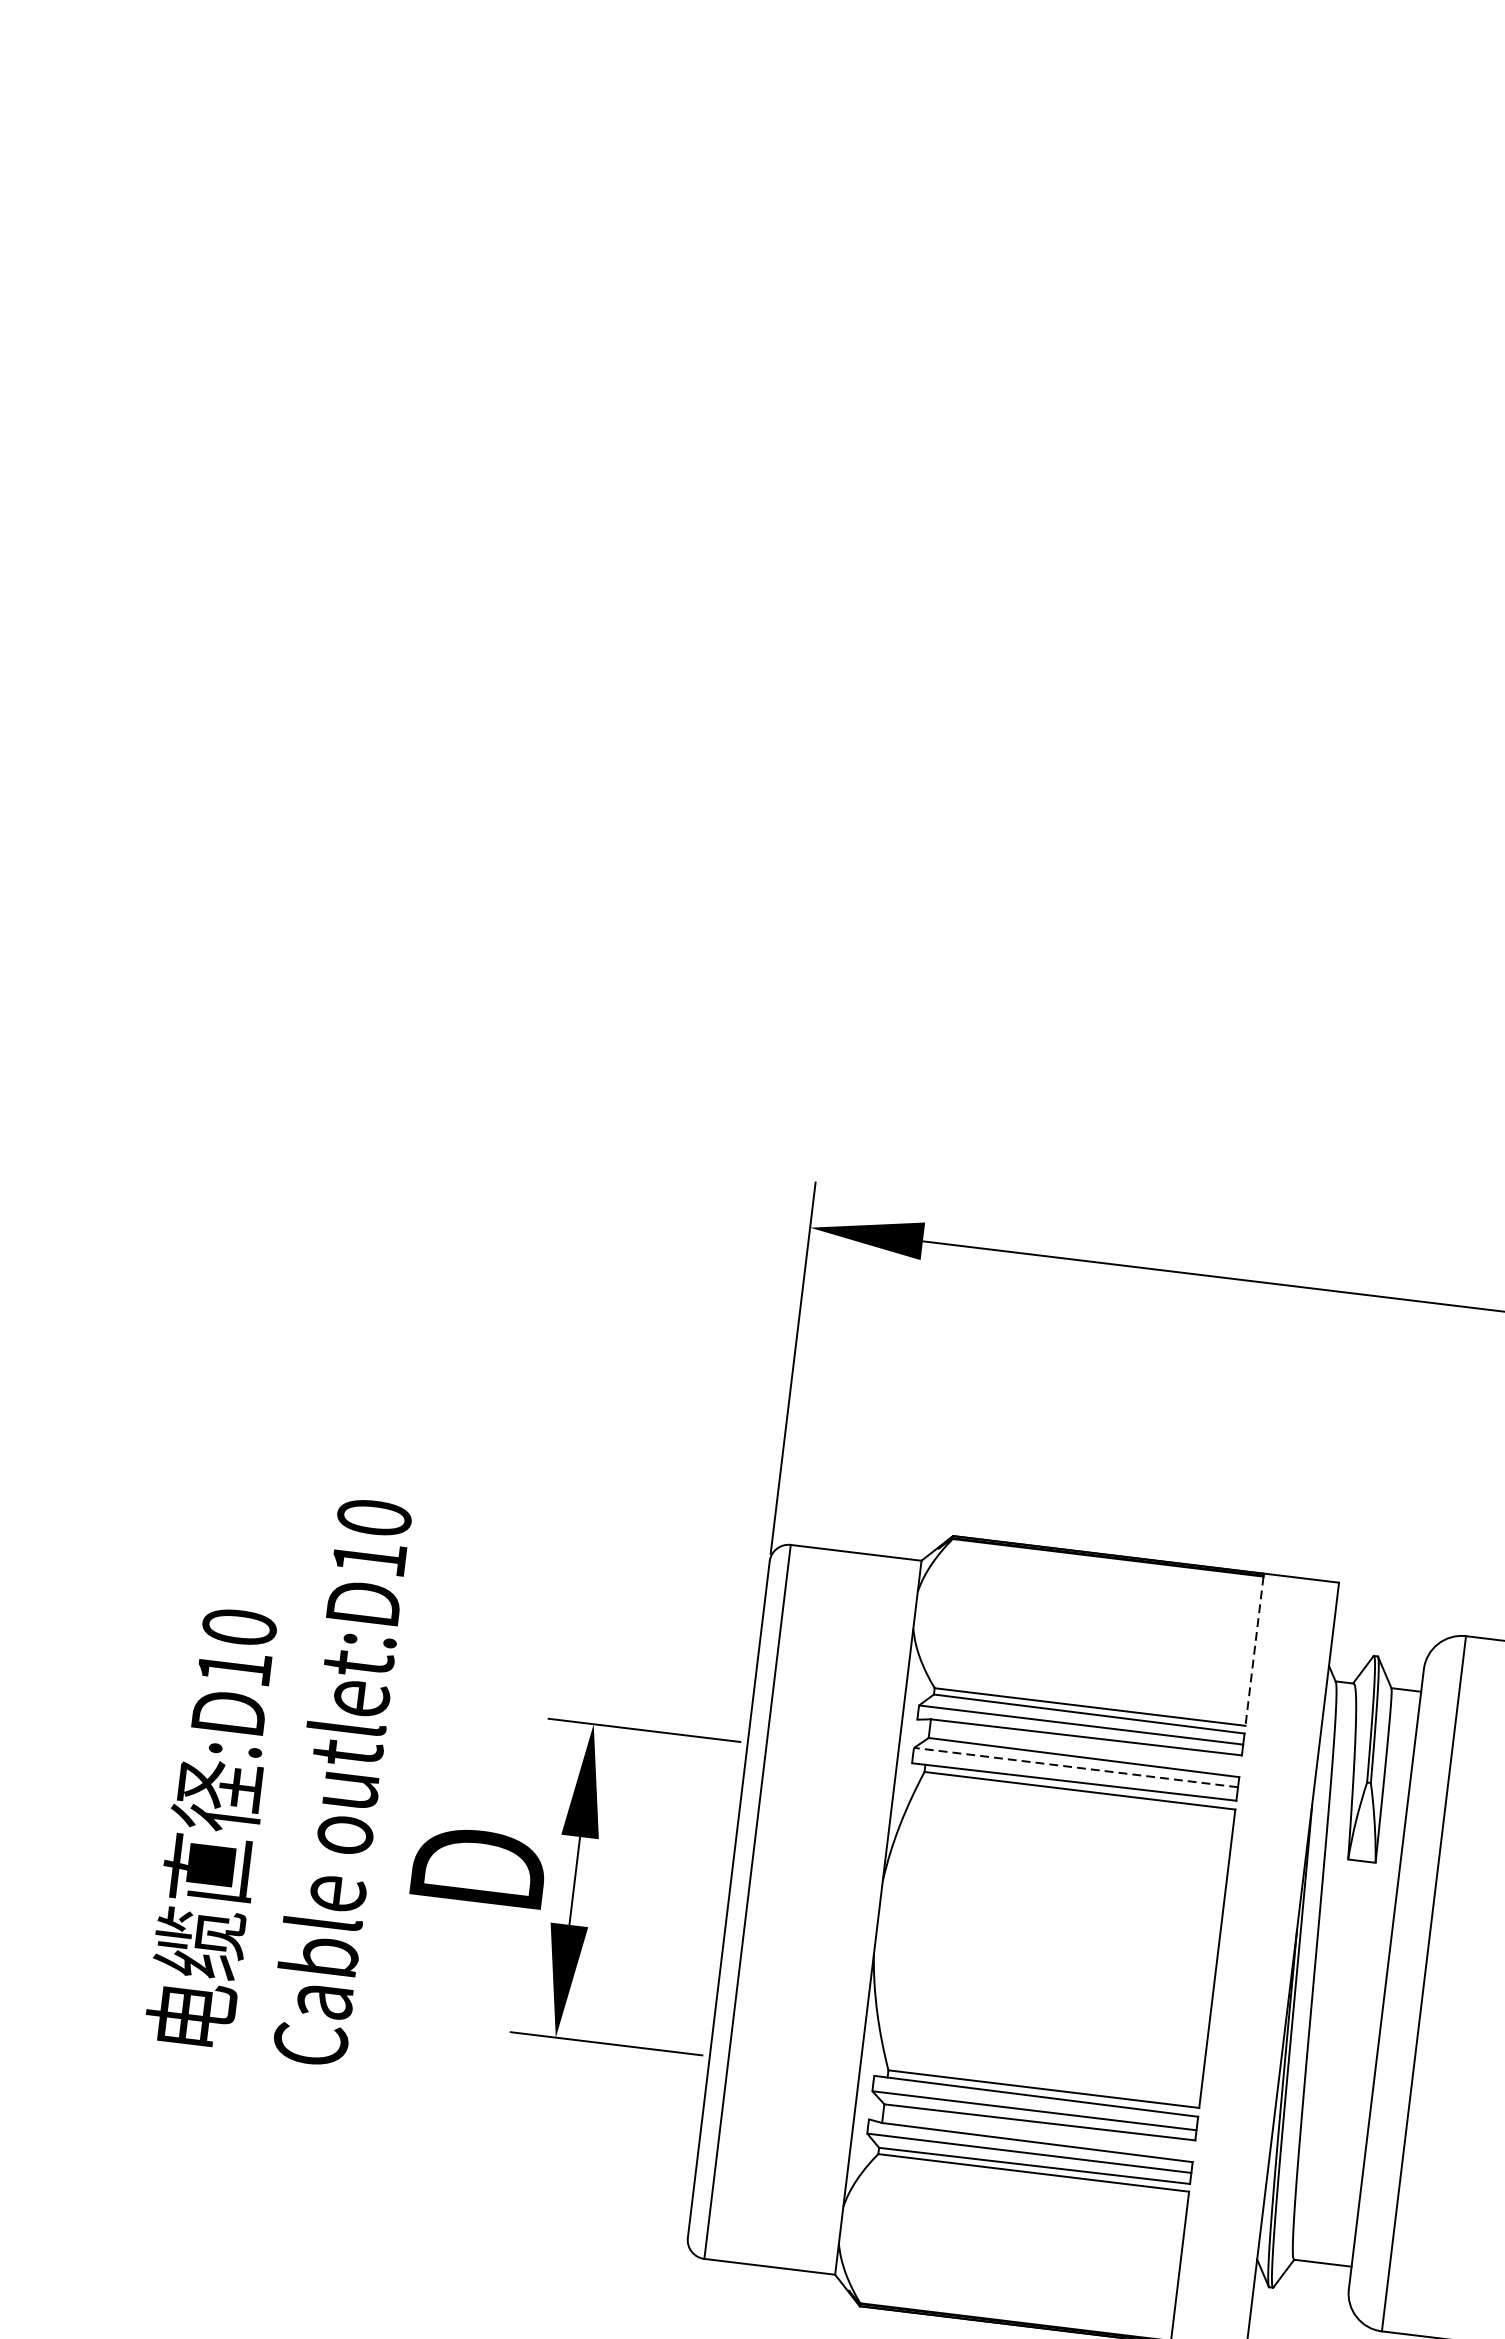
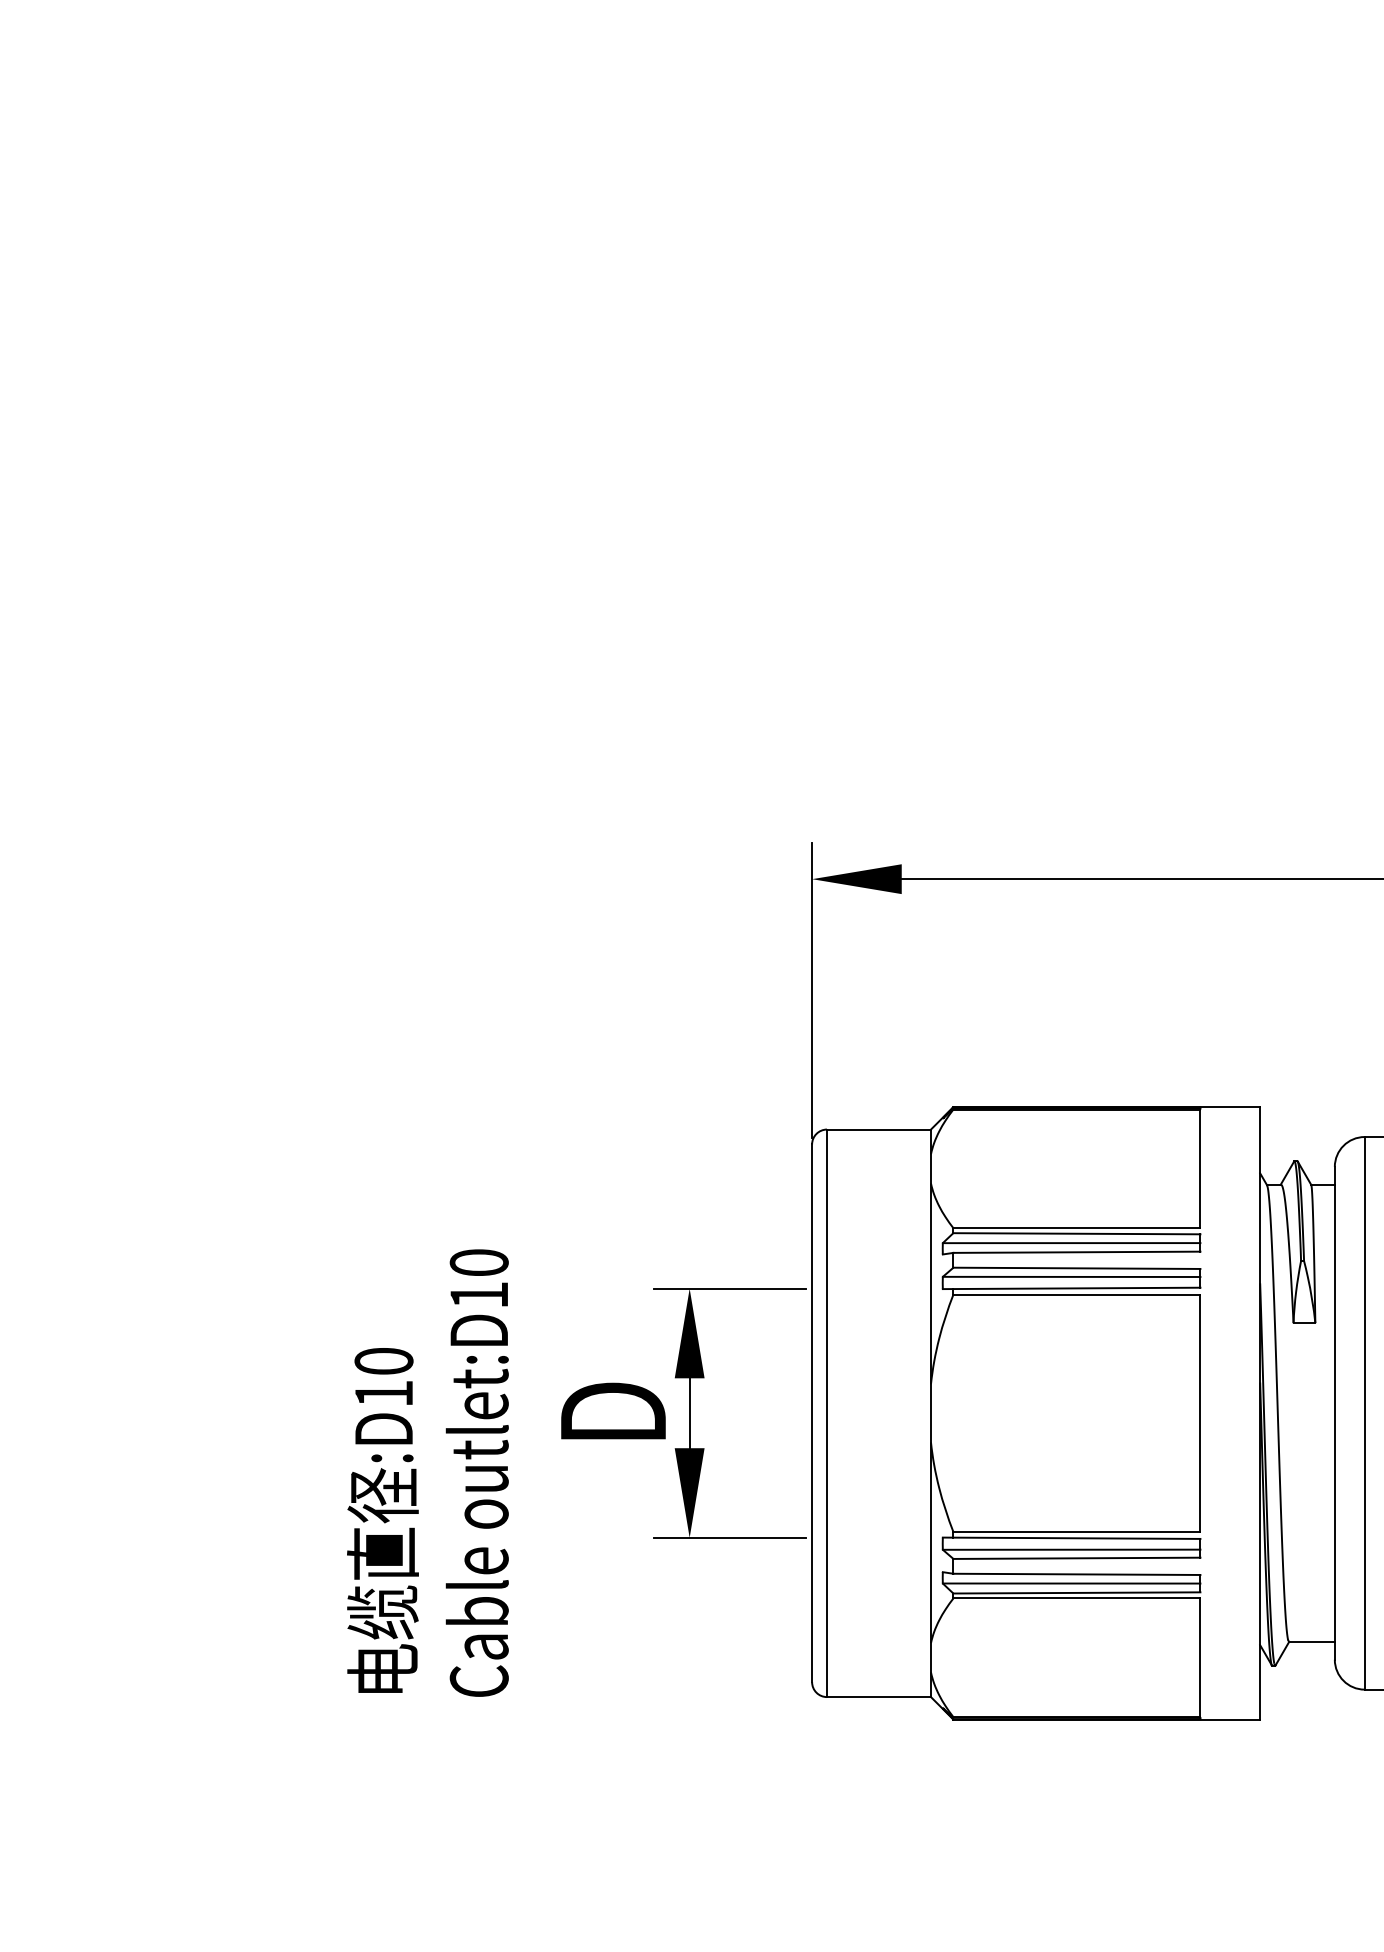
line: (1254, 1652) -> (1200, 1169), dashed -> solid
line: (1075, 1767) -> (1071, 1276), dashed -> solid
text: (277, 1773) -> (427, 1472), moved

